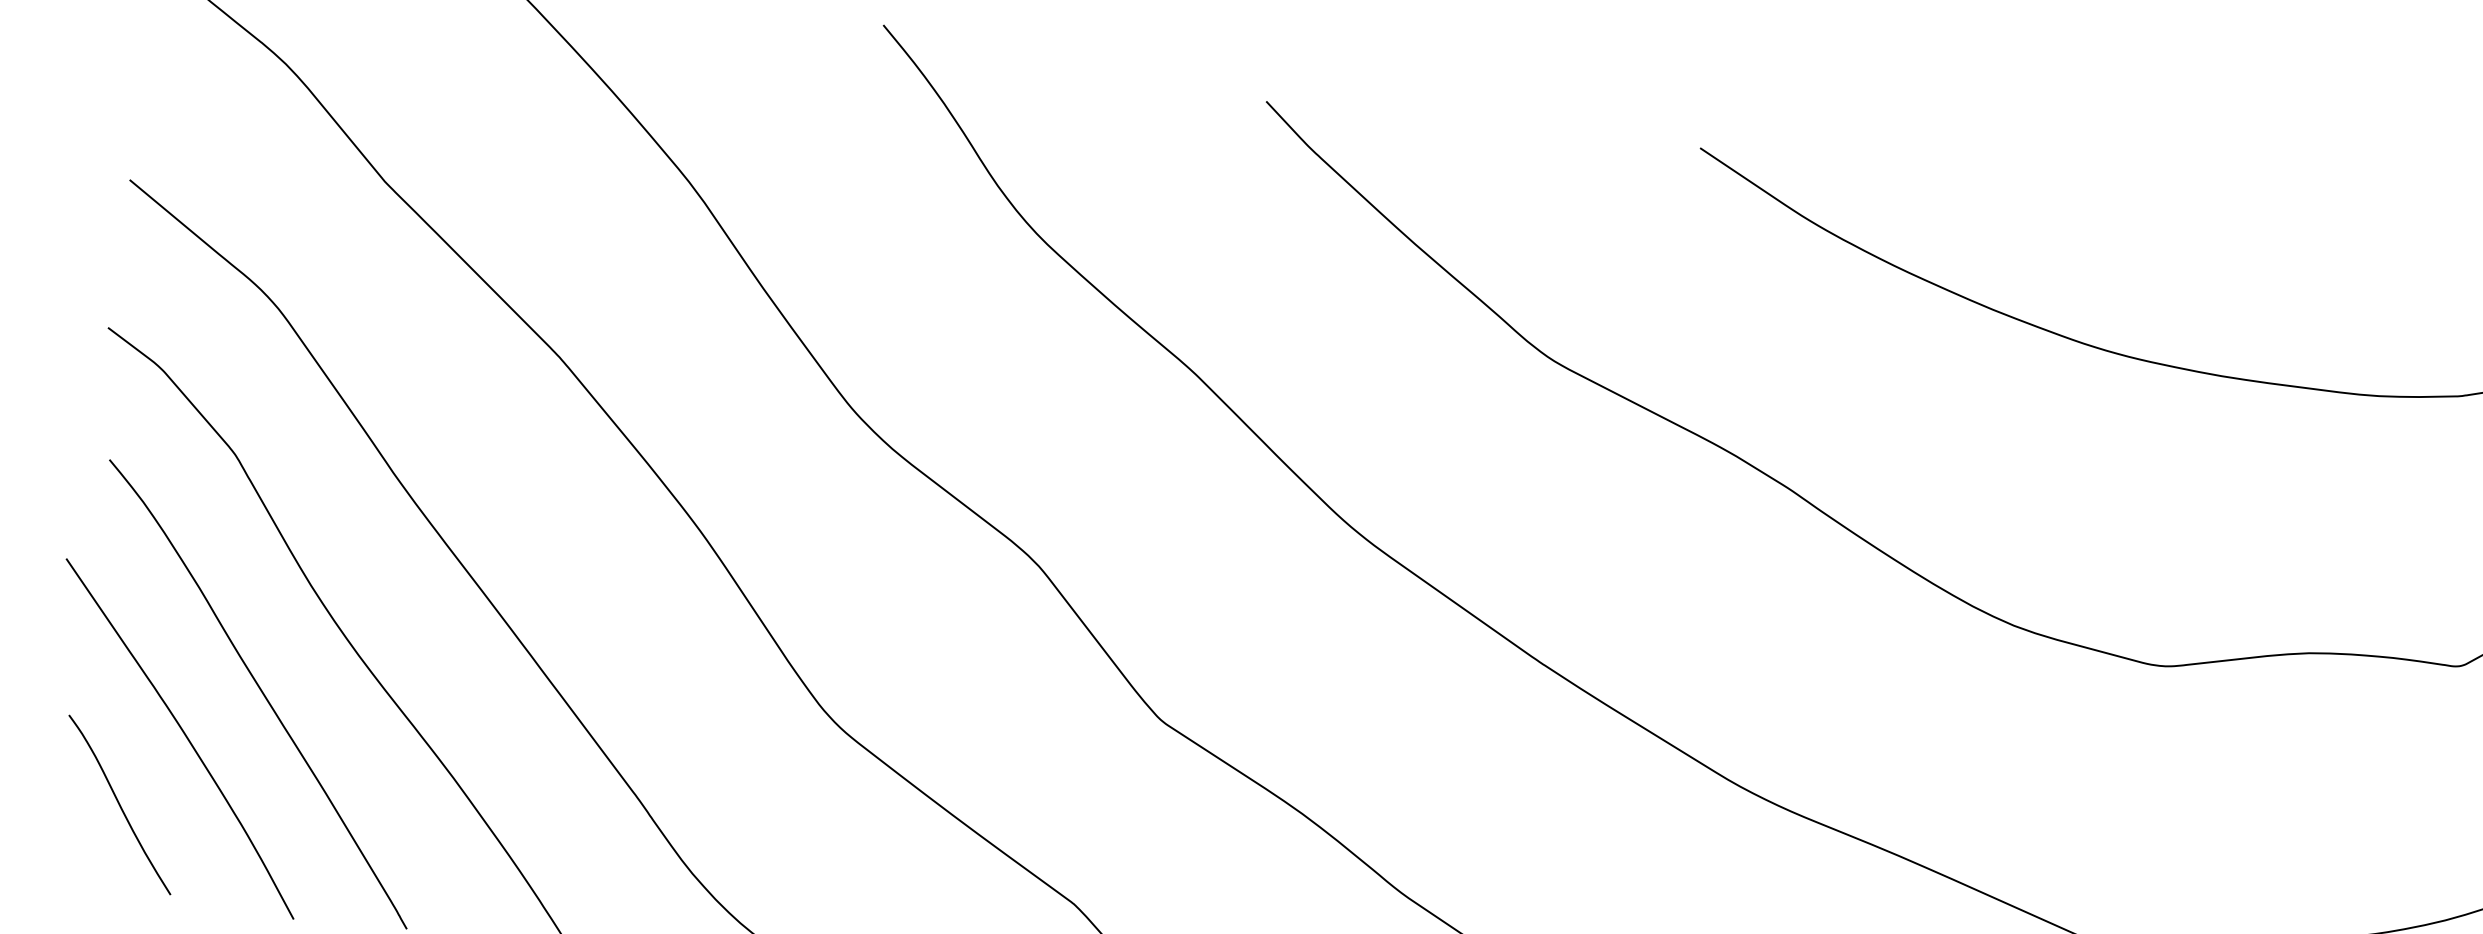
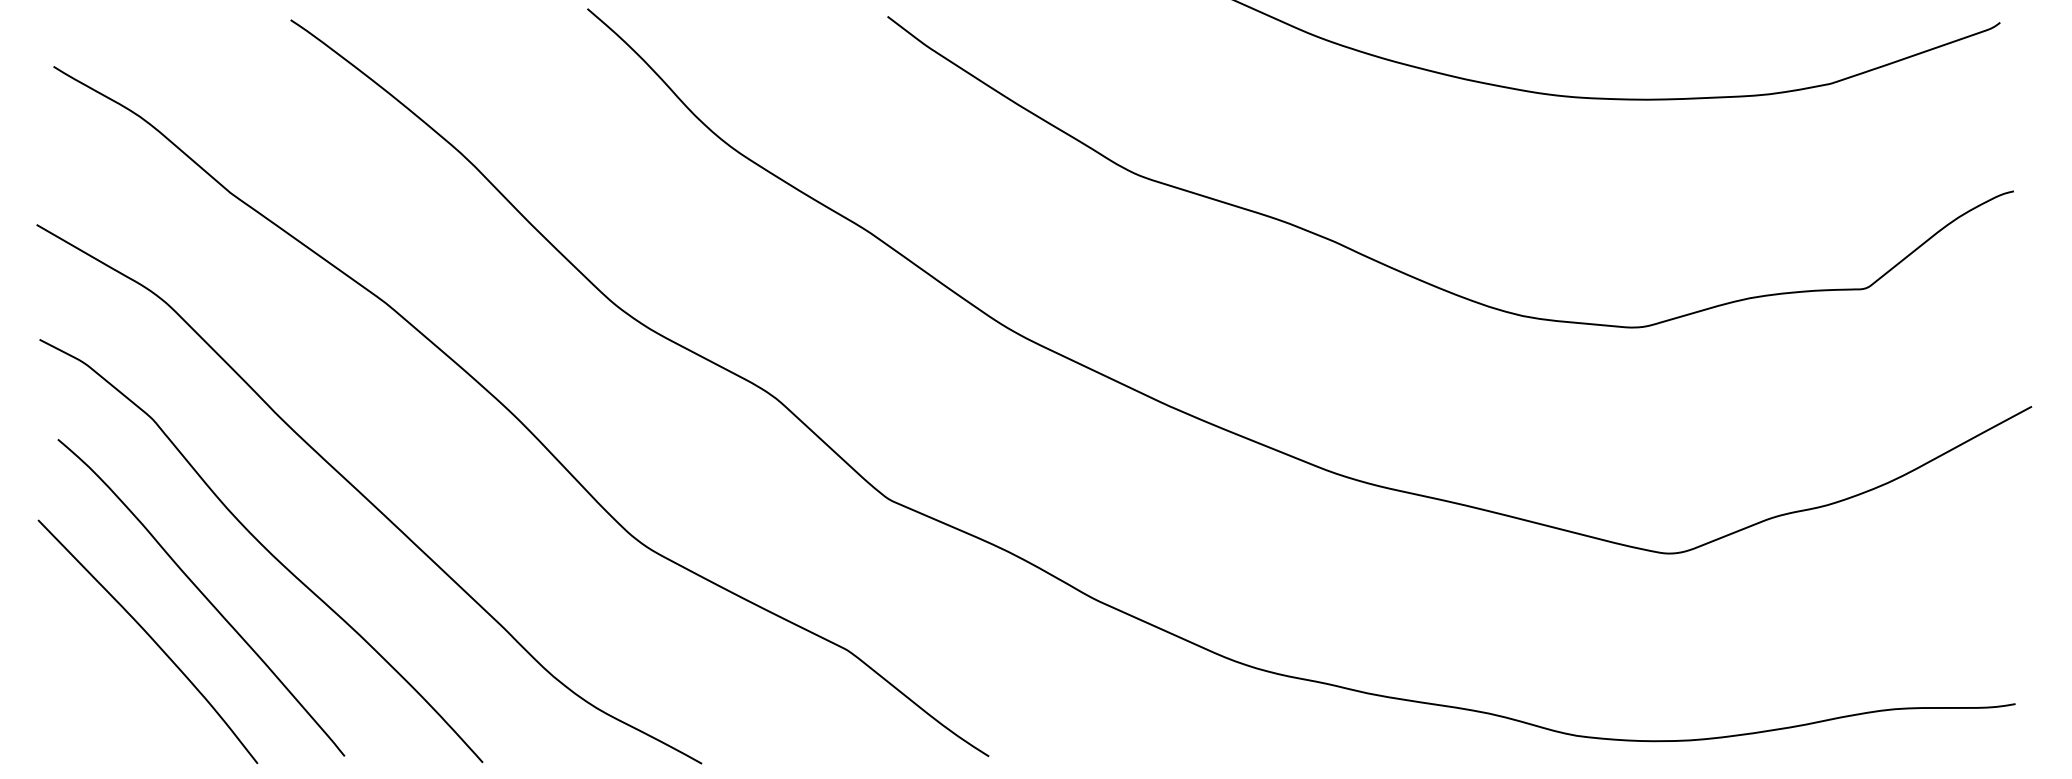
curve: (119, 804) -> (110, 699), removed

